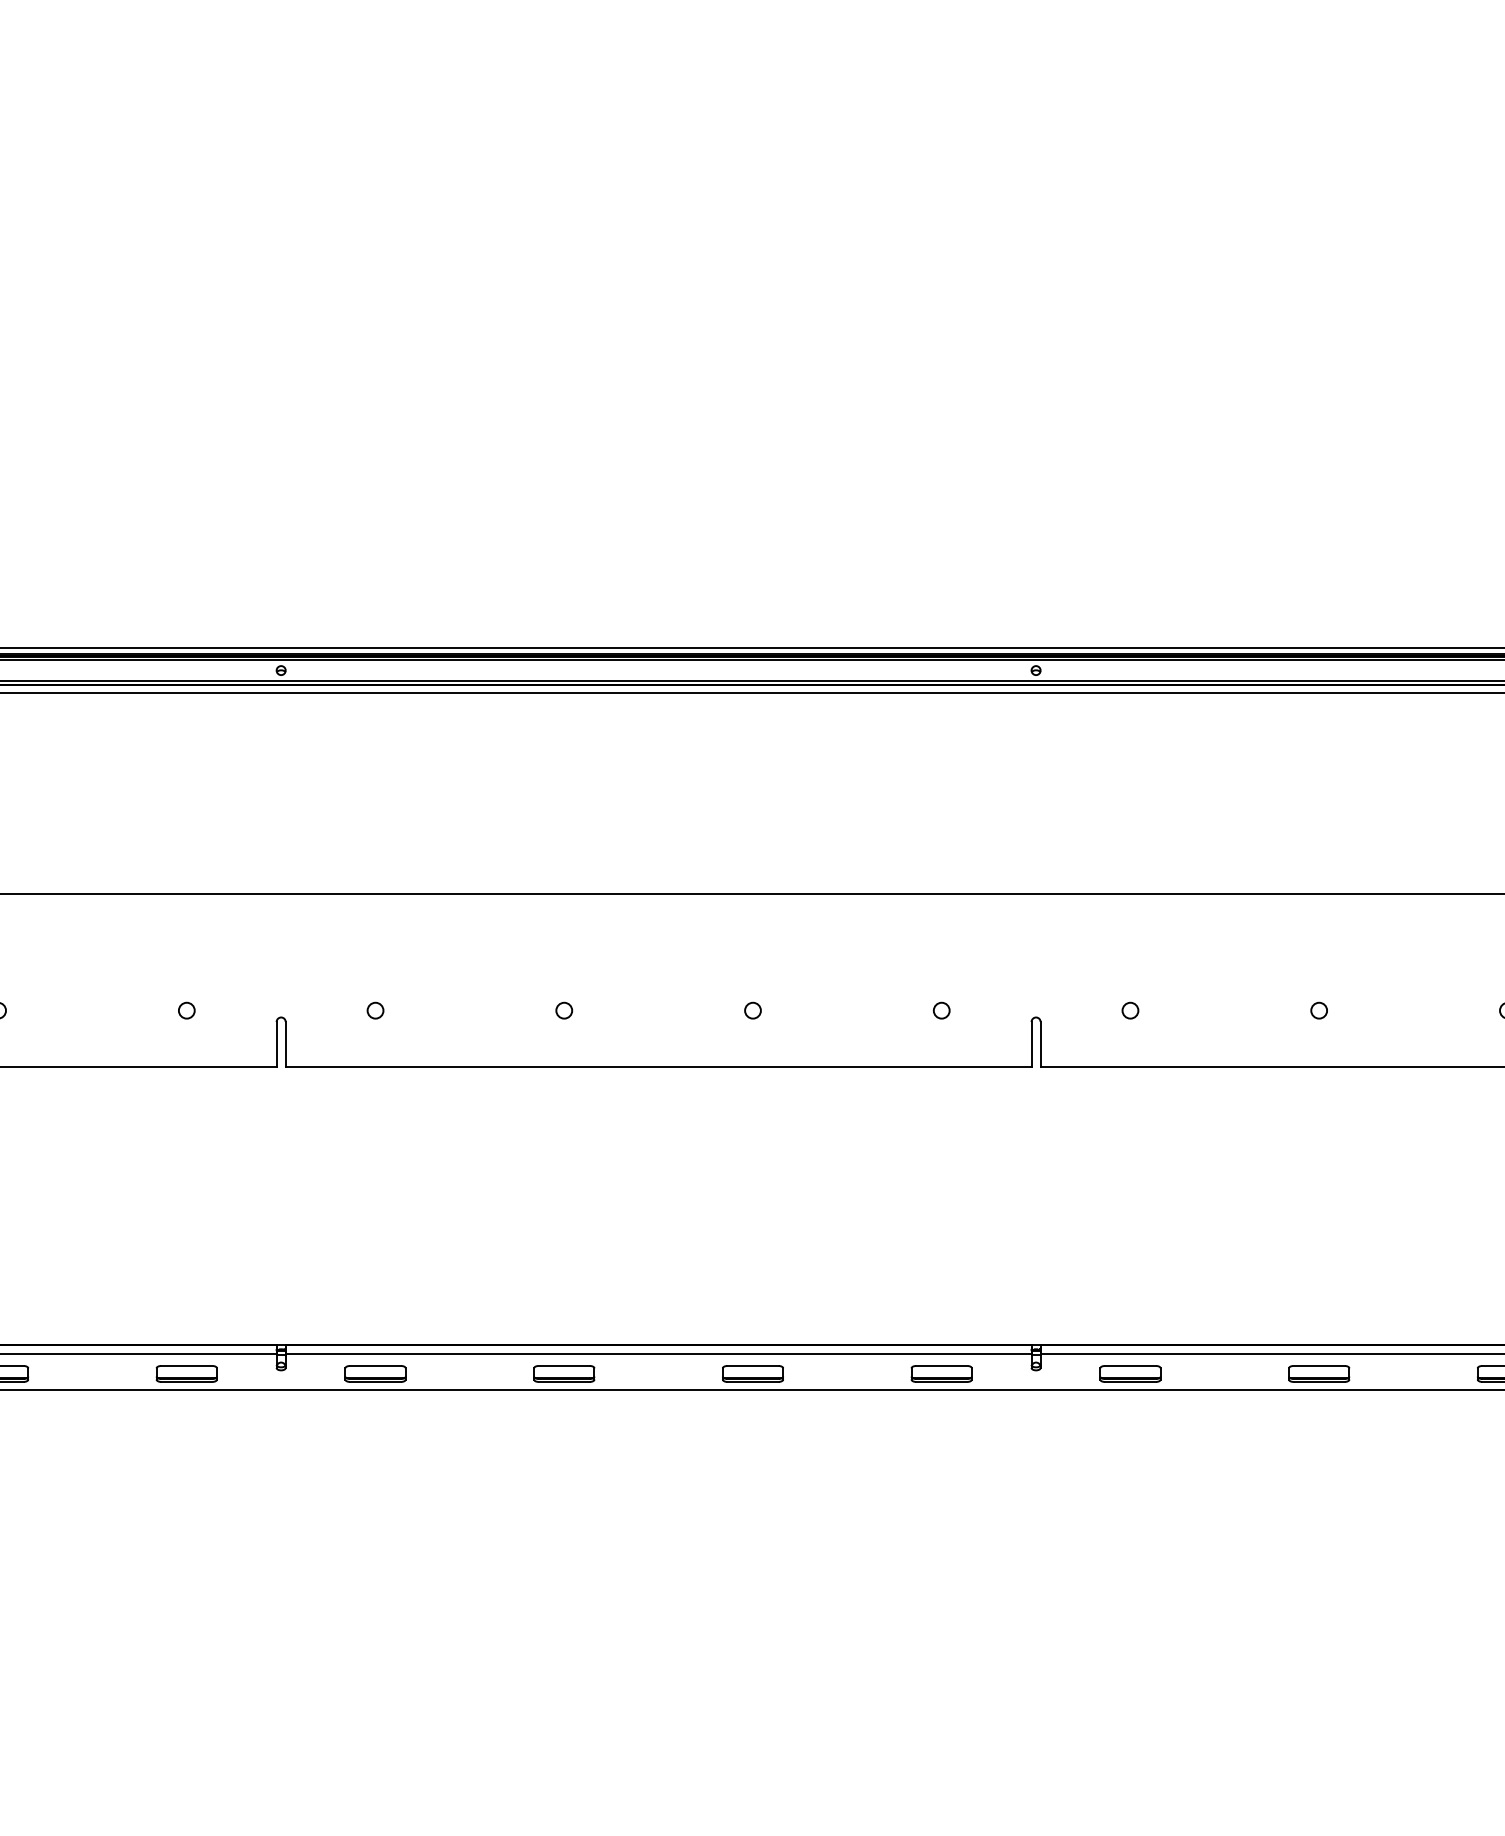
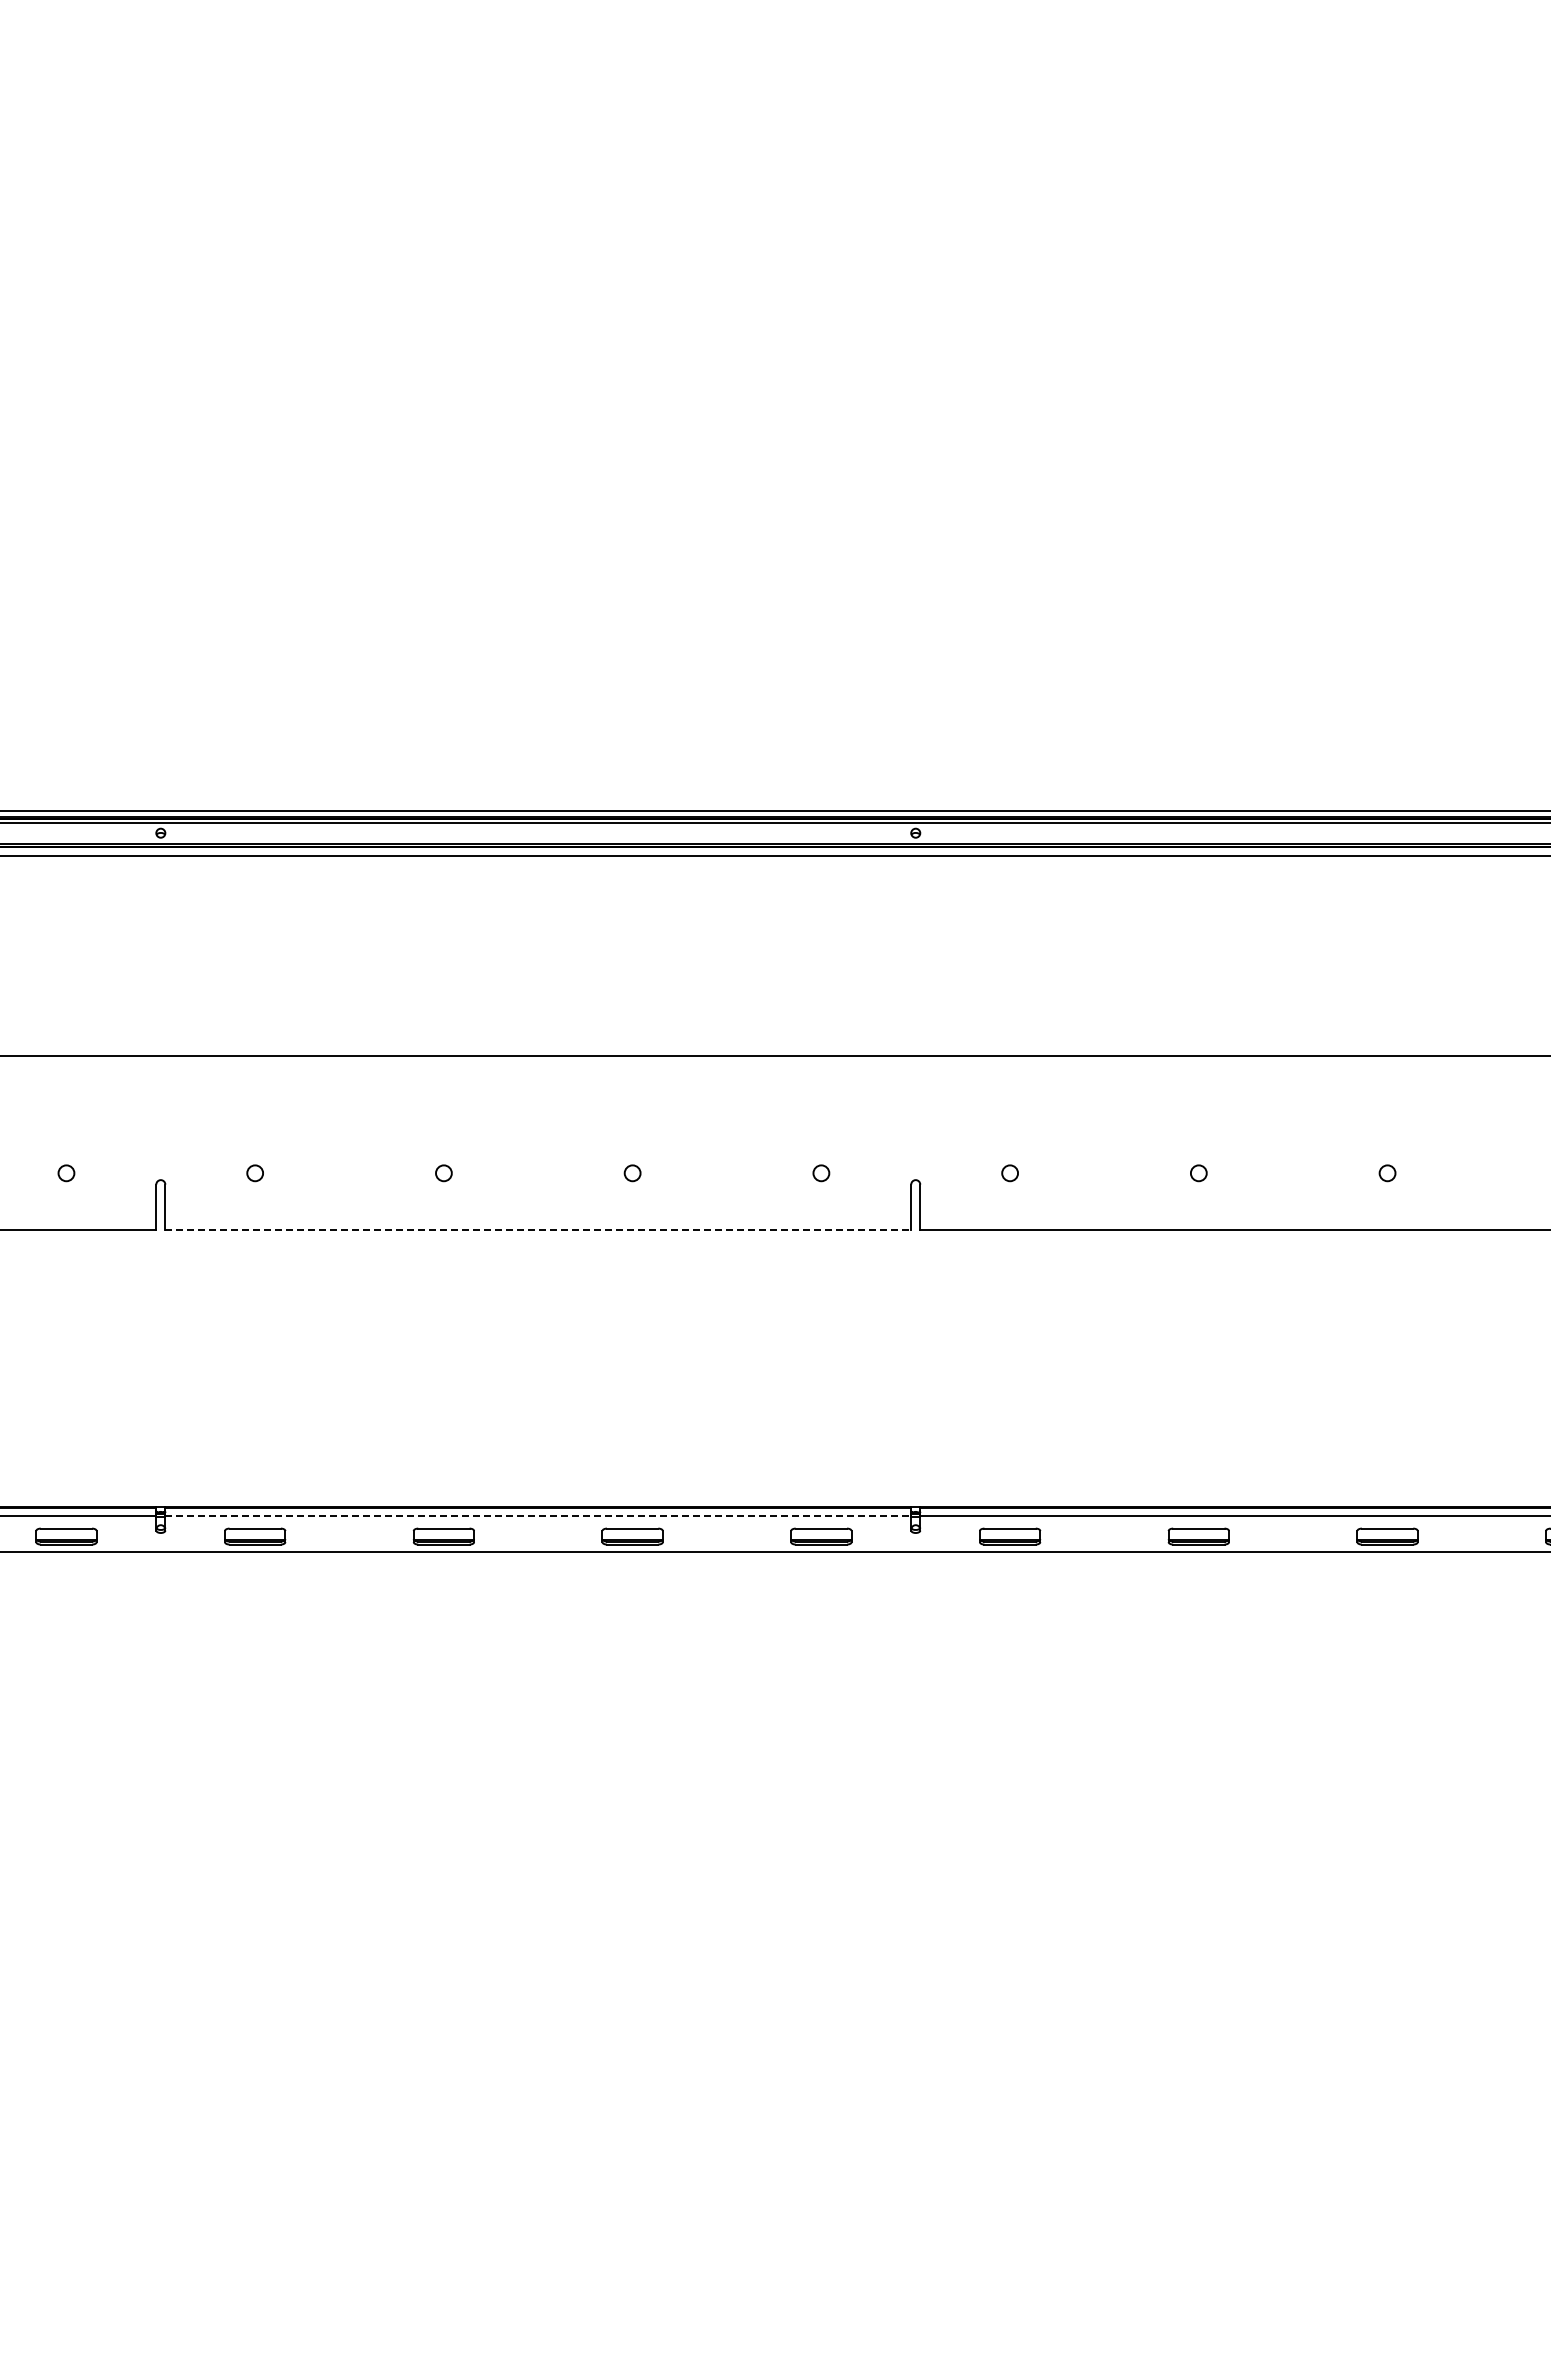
line: (658, 1066) -> (538, 1229), solid -> dashed
line: (658, 1353) -> (538, 1516), solid -> dashed

